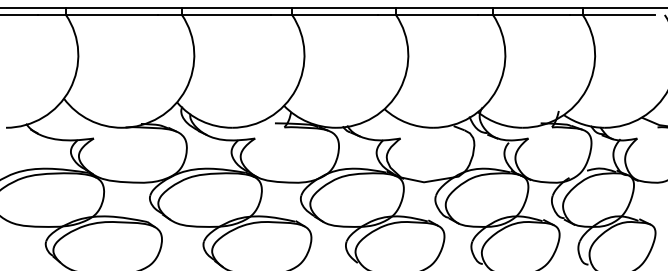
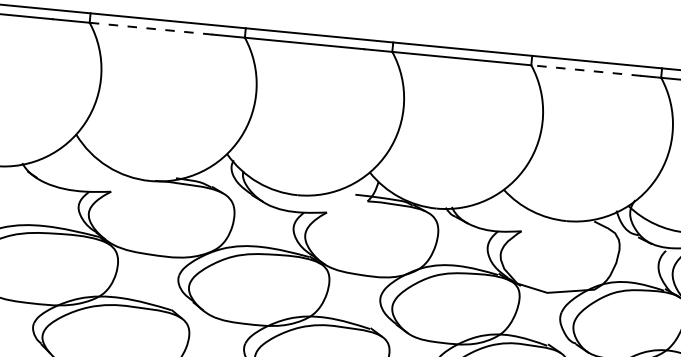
line: (111, 14) -> (150, 28), solid -> dashed
line: (436, 14) -> (585, 69), solid -> dashed

